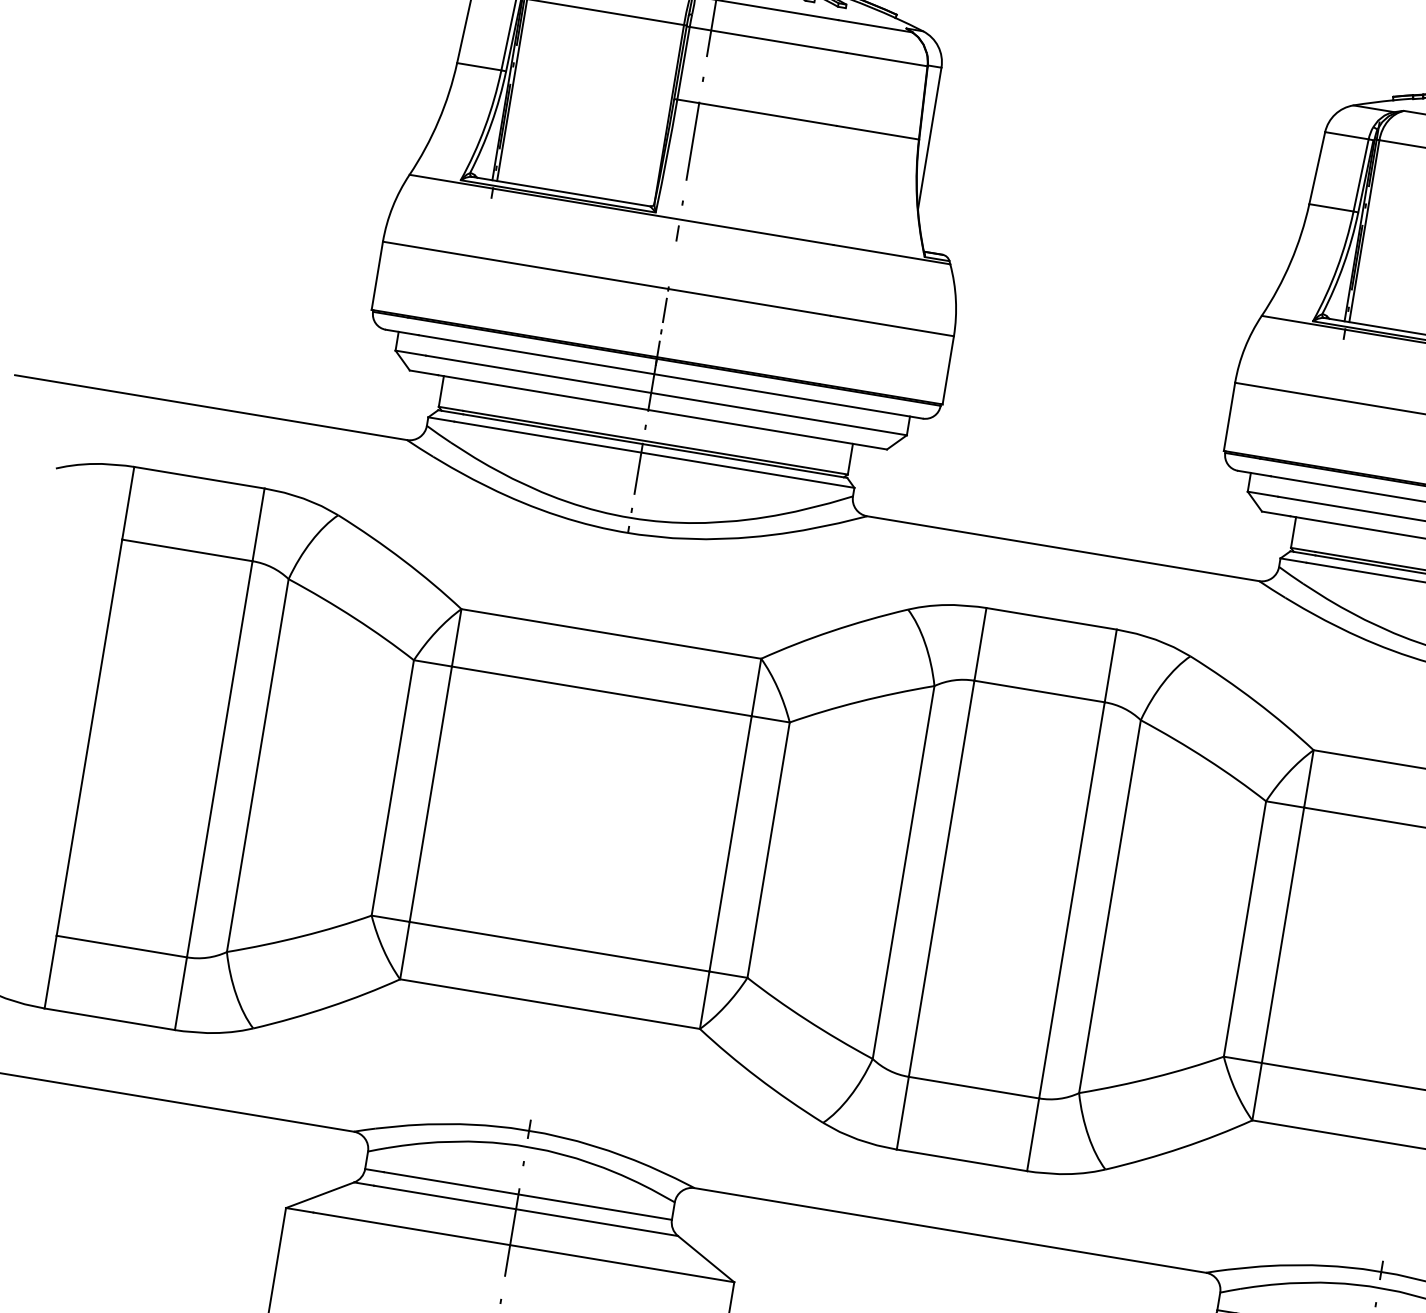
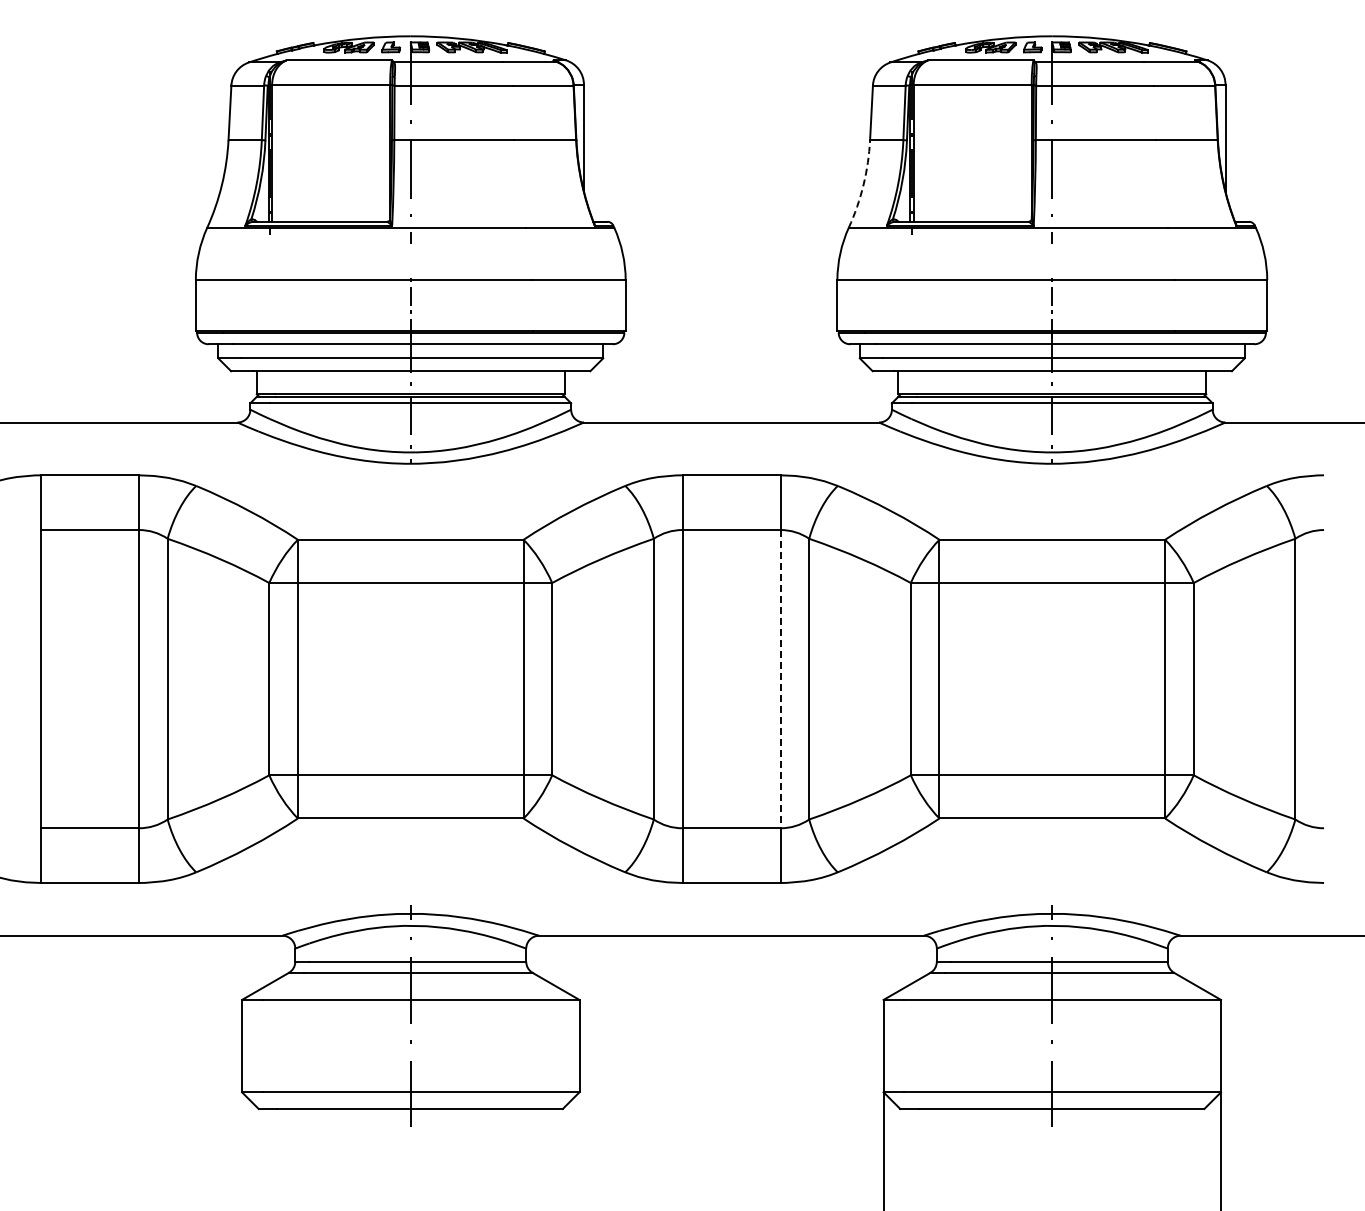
arc: (1290, 262) -> (863, 185), solid -> dashed
line: (1071, 900) -> (780, 679), solid -> dashed

